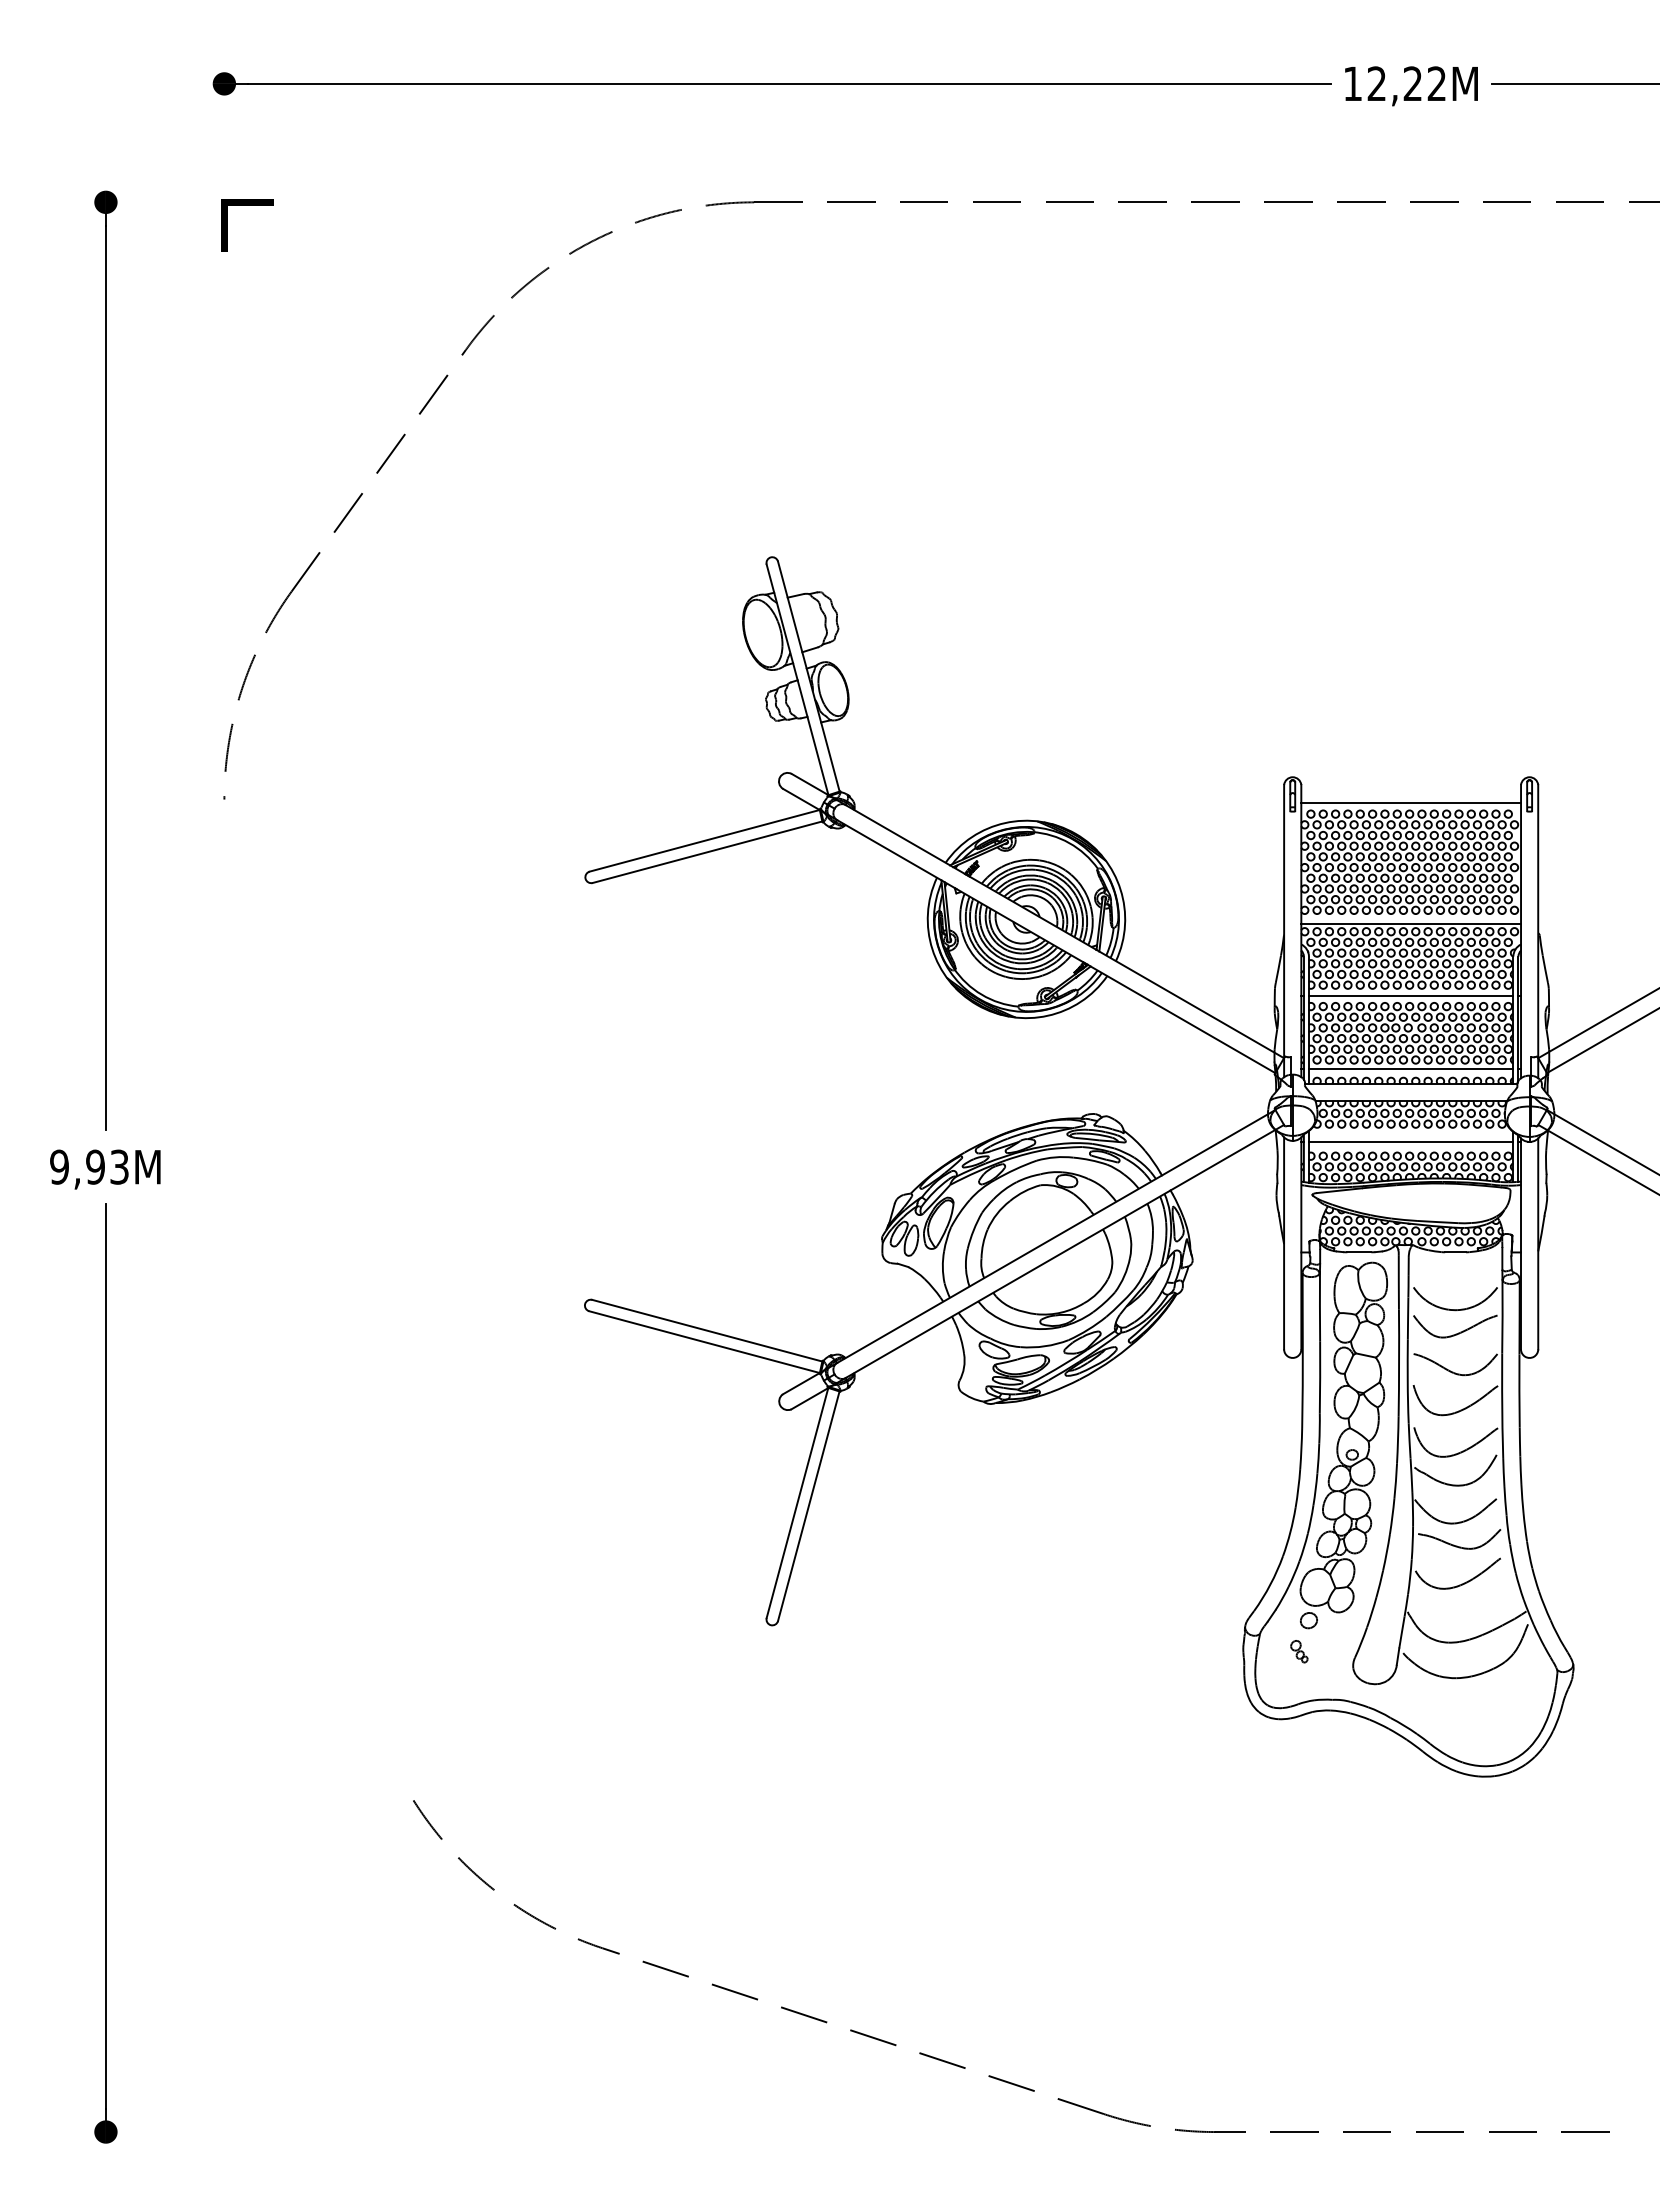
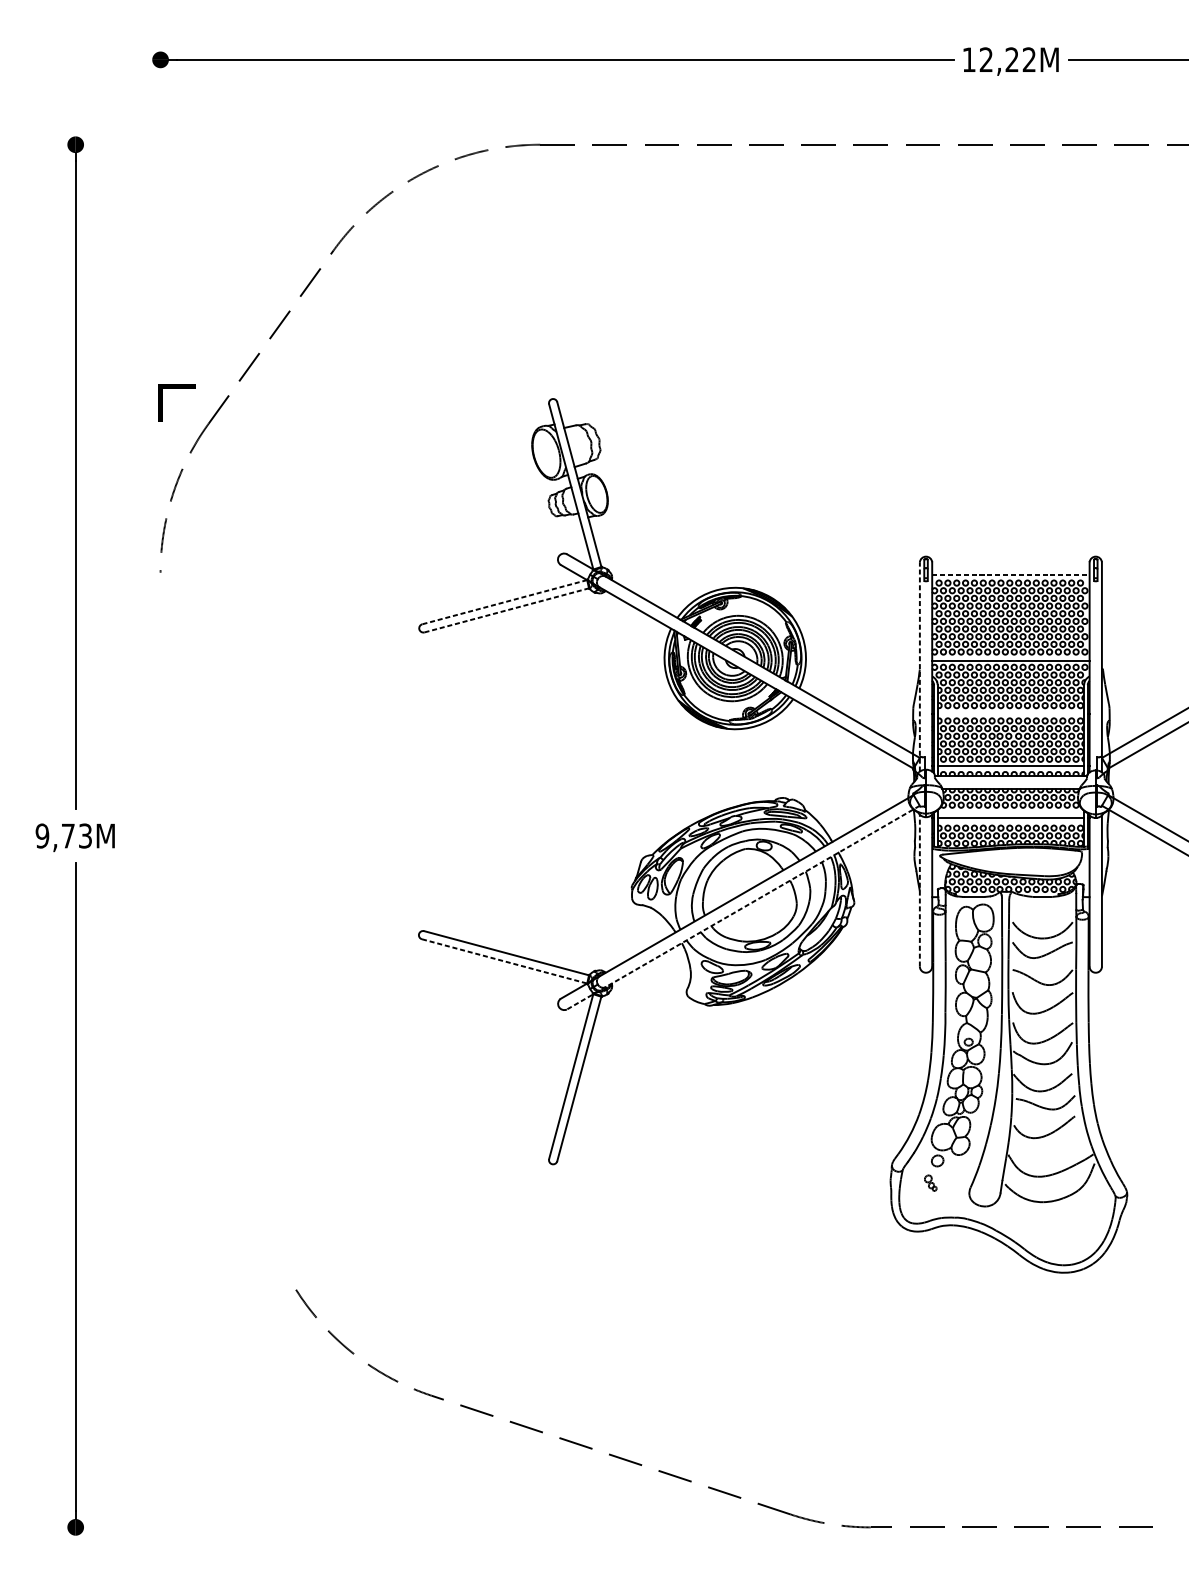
line: (247, 205) -> (177, 388), moved
line: (1411, 802) -> (1011, 574), solid -> dashed
line: (704, 840) -> (504, 601), solid -> dashed
line: (707, 852) -> (506, 610), solid -> dashed
line: (1284, 930) -> (920, 666), solid -> dashed
line: (1410, 996) -> (1010, 713), removed
text: (95, 1166) -> (68, 835), 9,93M -> 9,73M
line: (1284, 1243) -> (920, 890), solid -> dashed
line: (1037, 1267) -> (743, 907), solid -> dashed
line: (705, 1342) -> (505, 961), solid -> dashed

